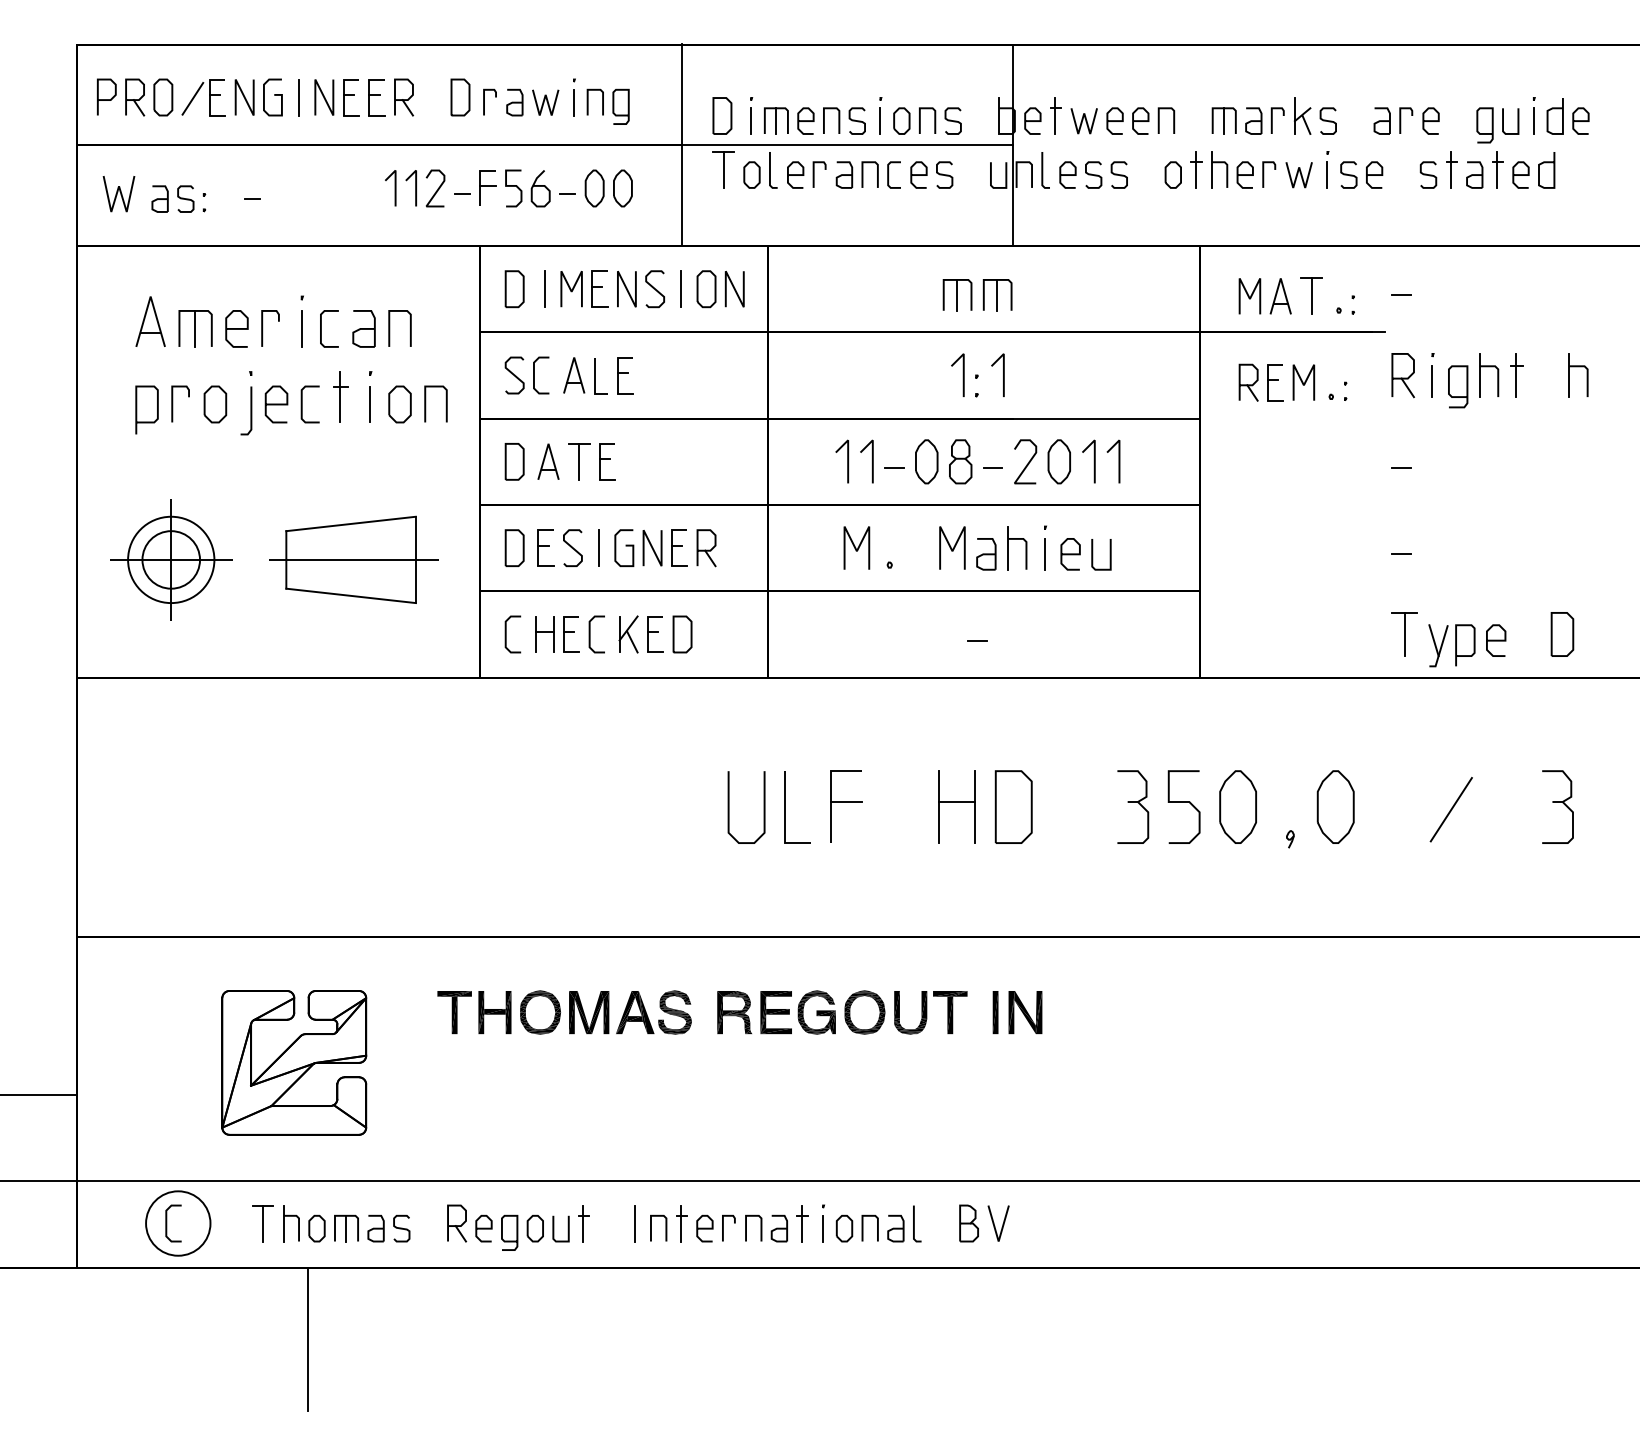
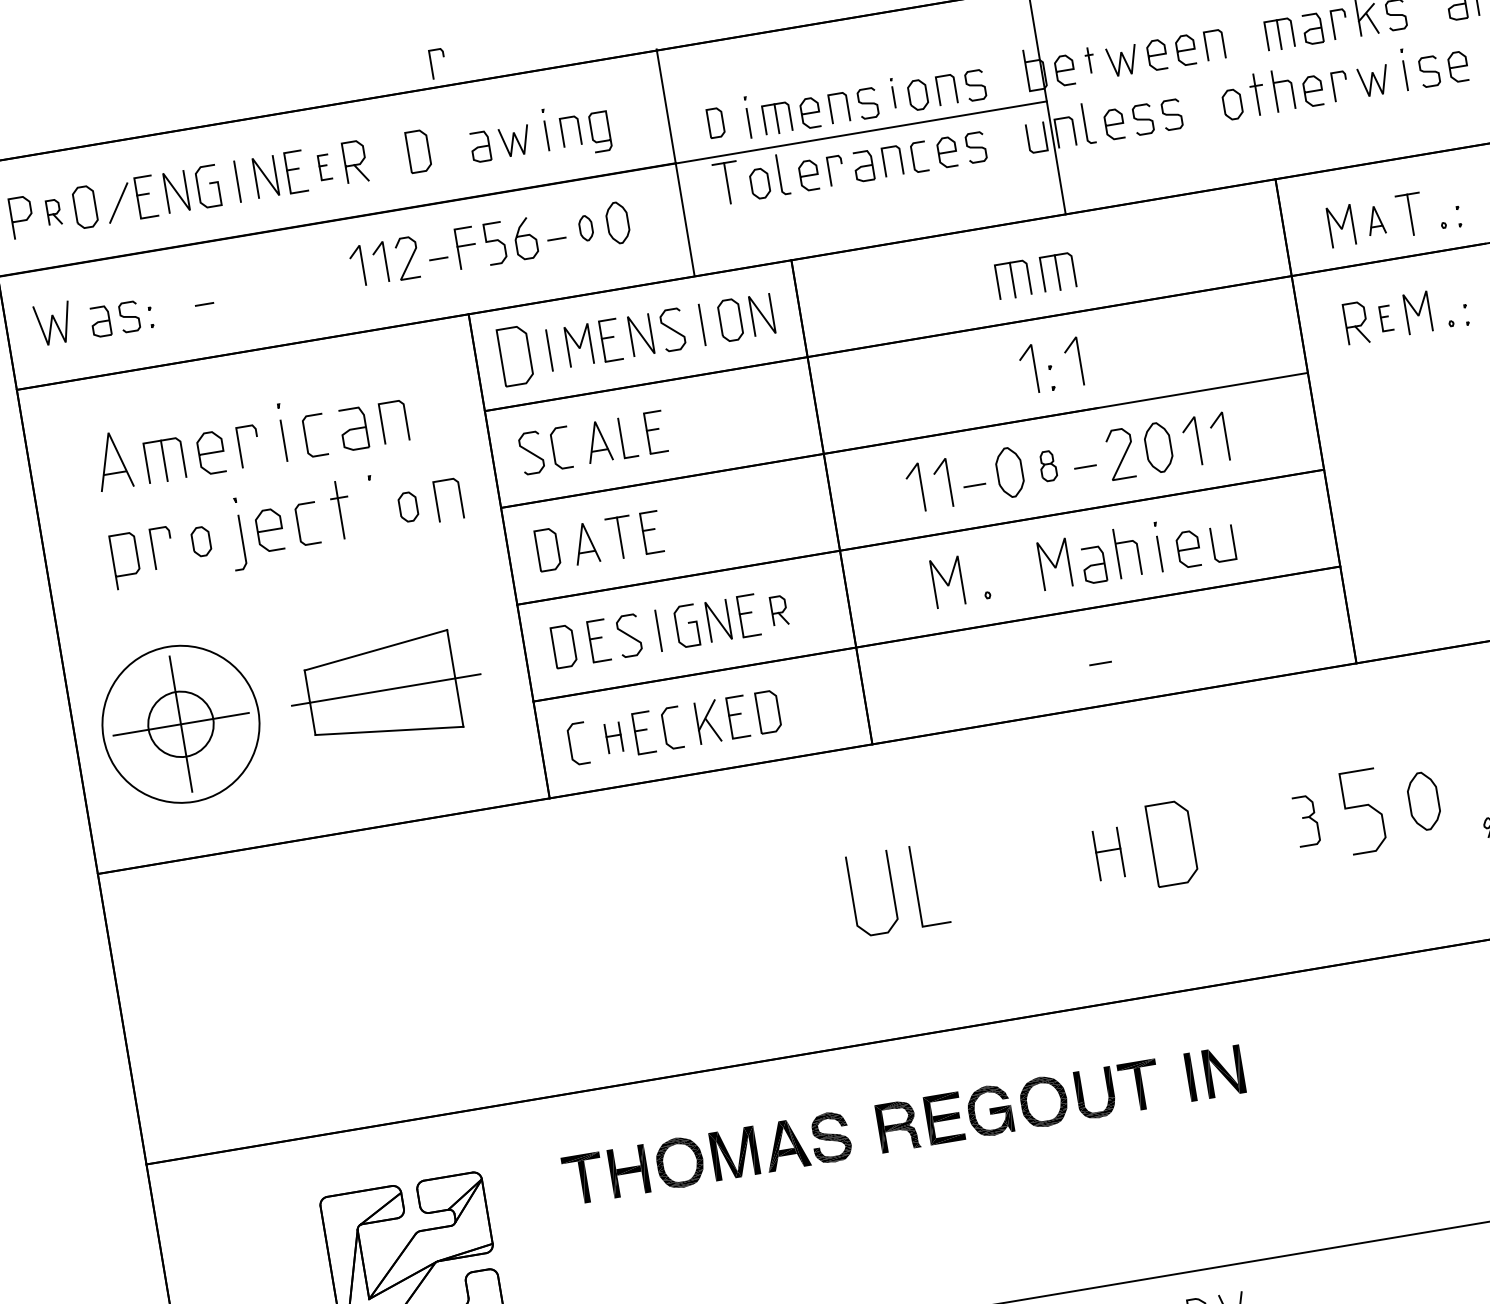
part: (135, 97) -> (54, 212), size x0.6
part: (376, 97) -> (324, 167), size x0.6
line: (484, 101) -> (431, 63), moved
part: (722, 115) -> (715, 122), size x0.7
part: (880, 115) -> (893, 92), size x0.7
part: (1055, 115) -> (1089, 59), size x0.6
part: (594, 188) -> (586, 228), size x0.6
part: (514, 289) -> (515, 356), size x1.4
part: (1280, 296) -> (1375, 220), size x0.7
part: (1275, 382) -> (1386, 318), size x0.6
part: (215, 404) -> (201, 541), size x0.7
line: (370, 404) -> (375, 512), removed
part: (399, 404) -> (407, 507), size x0.7
part: (960, 461) -> (1047, 465), size x0.6
part: (706, 548) -> (779, 611), size x0.7
circle: (171, 559) -> (181, 723), size x1.6
part: (544, 634) -> (613, 737), size x0.7
part: (846, 806) -> (984, 874), removed
part: (956, 806) -> (1108, 853), size x0.6
part: (1133, 806) -> (1306, 820), size x0.6
part: (1237, 806) -> (1423, 800), size x0.7

